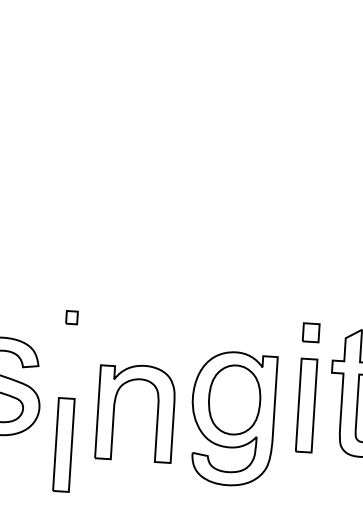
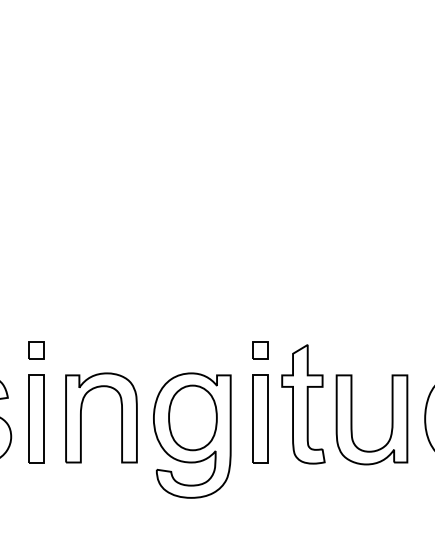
part: (72, 317) -> (36, 350), size x1.43
part: (114, 411) -> (81, 417), moved
part: (64, 444) -> (36, 418), moved

